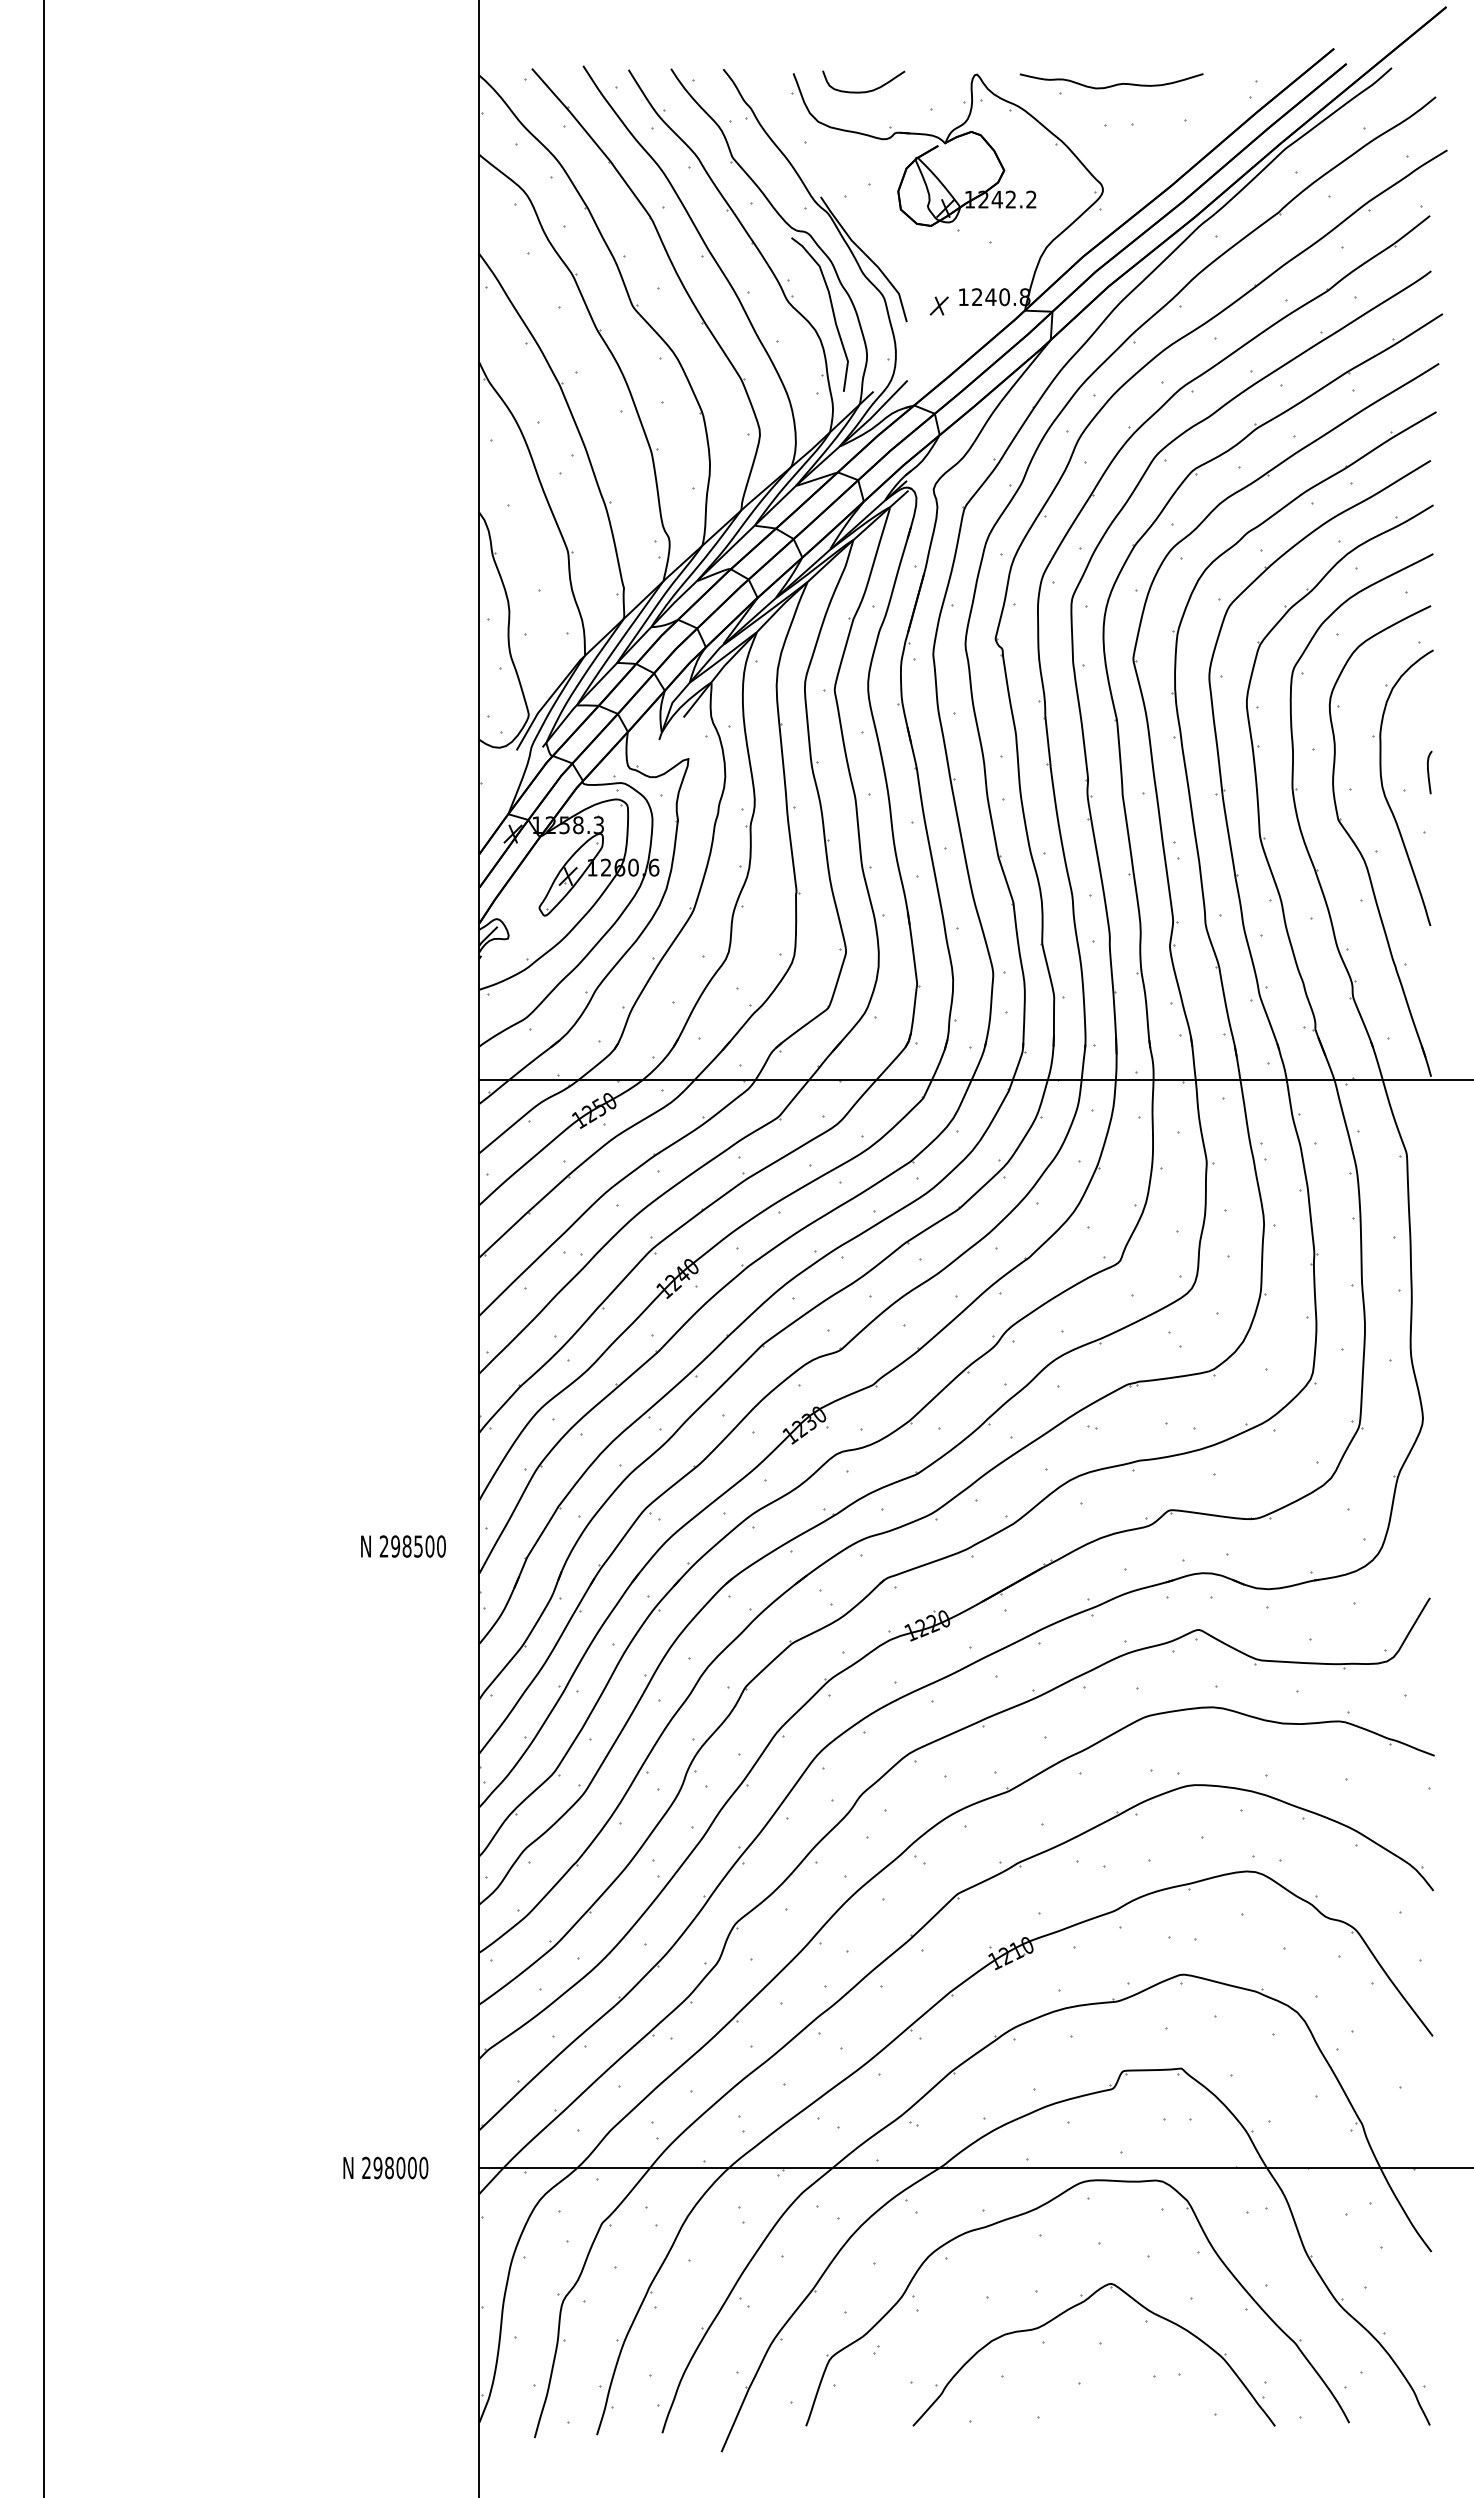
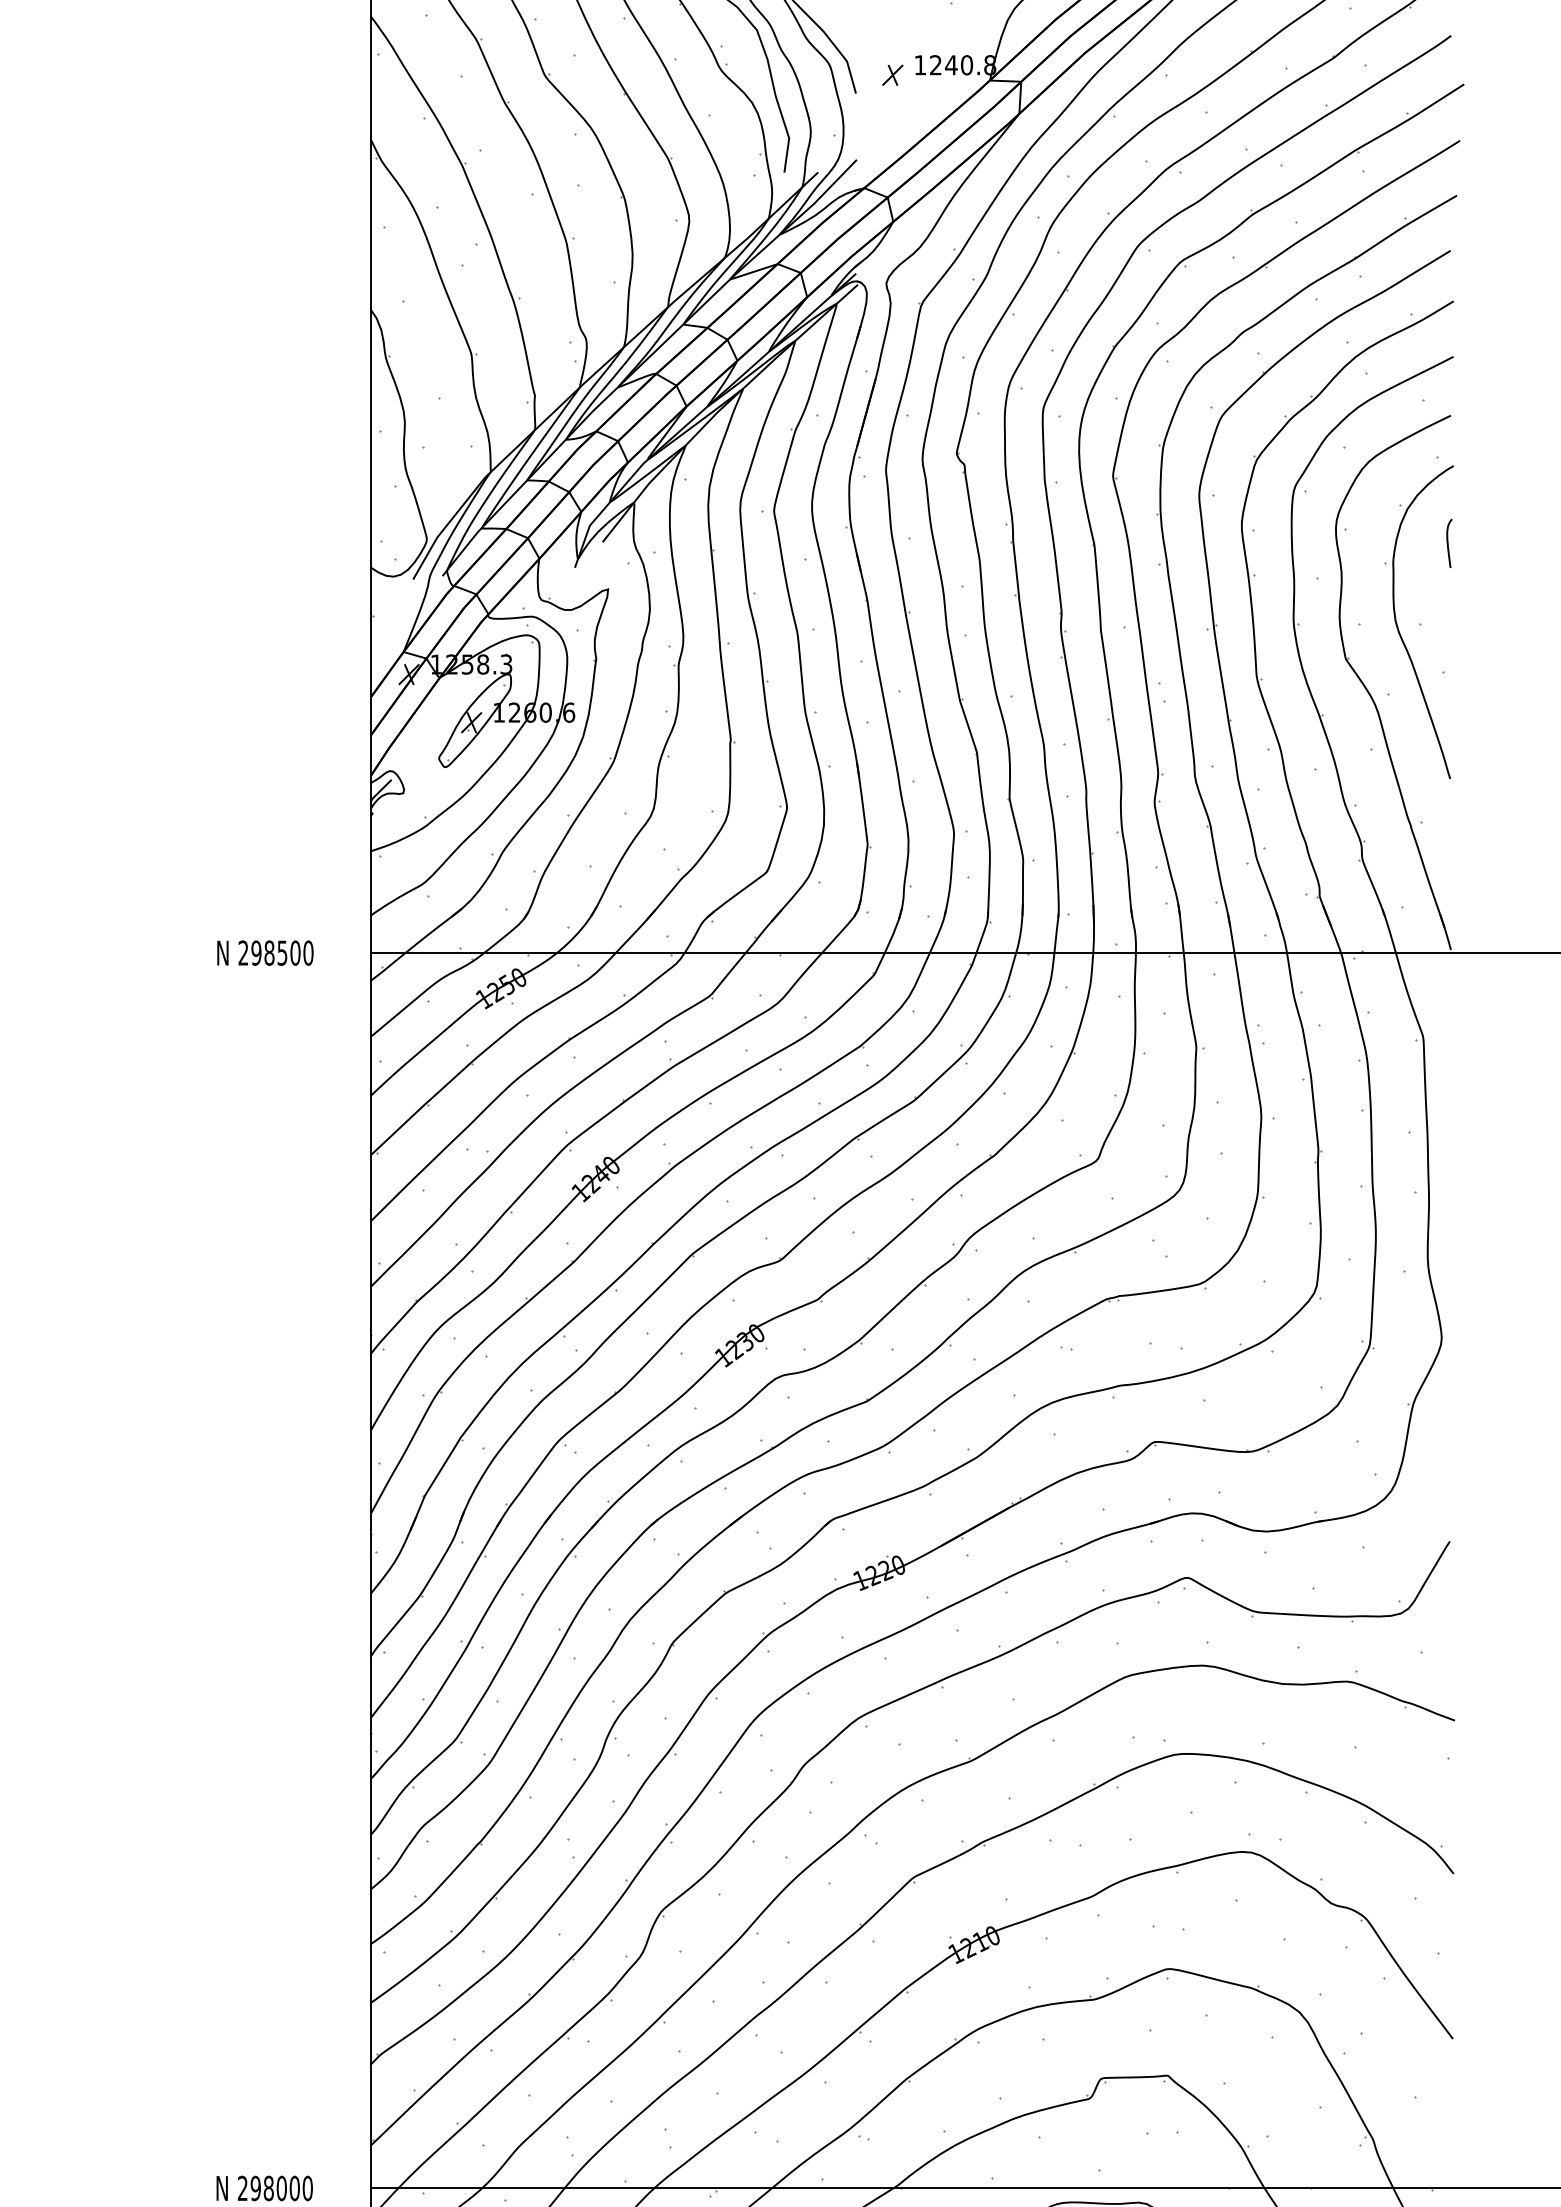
curve: (1429, 772) -> (1449, 543), moved
text: (403, 1546) -> (265, 953), moved

